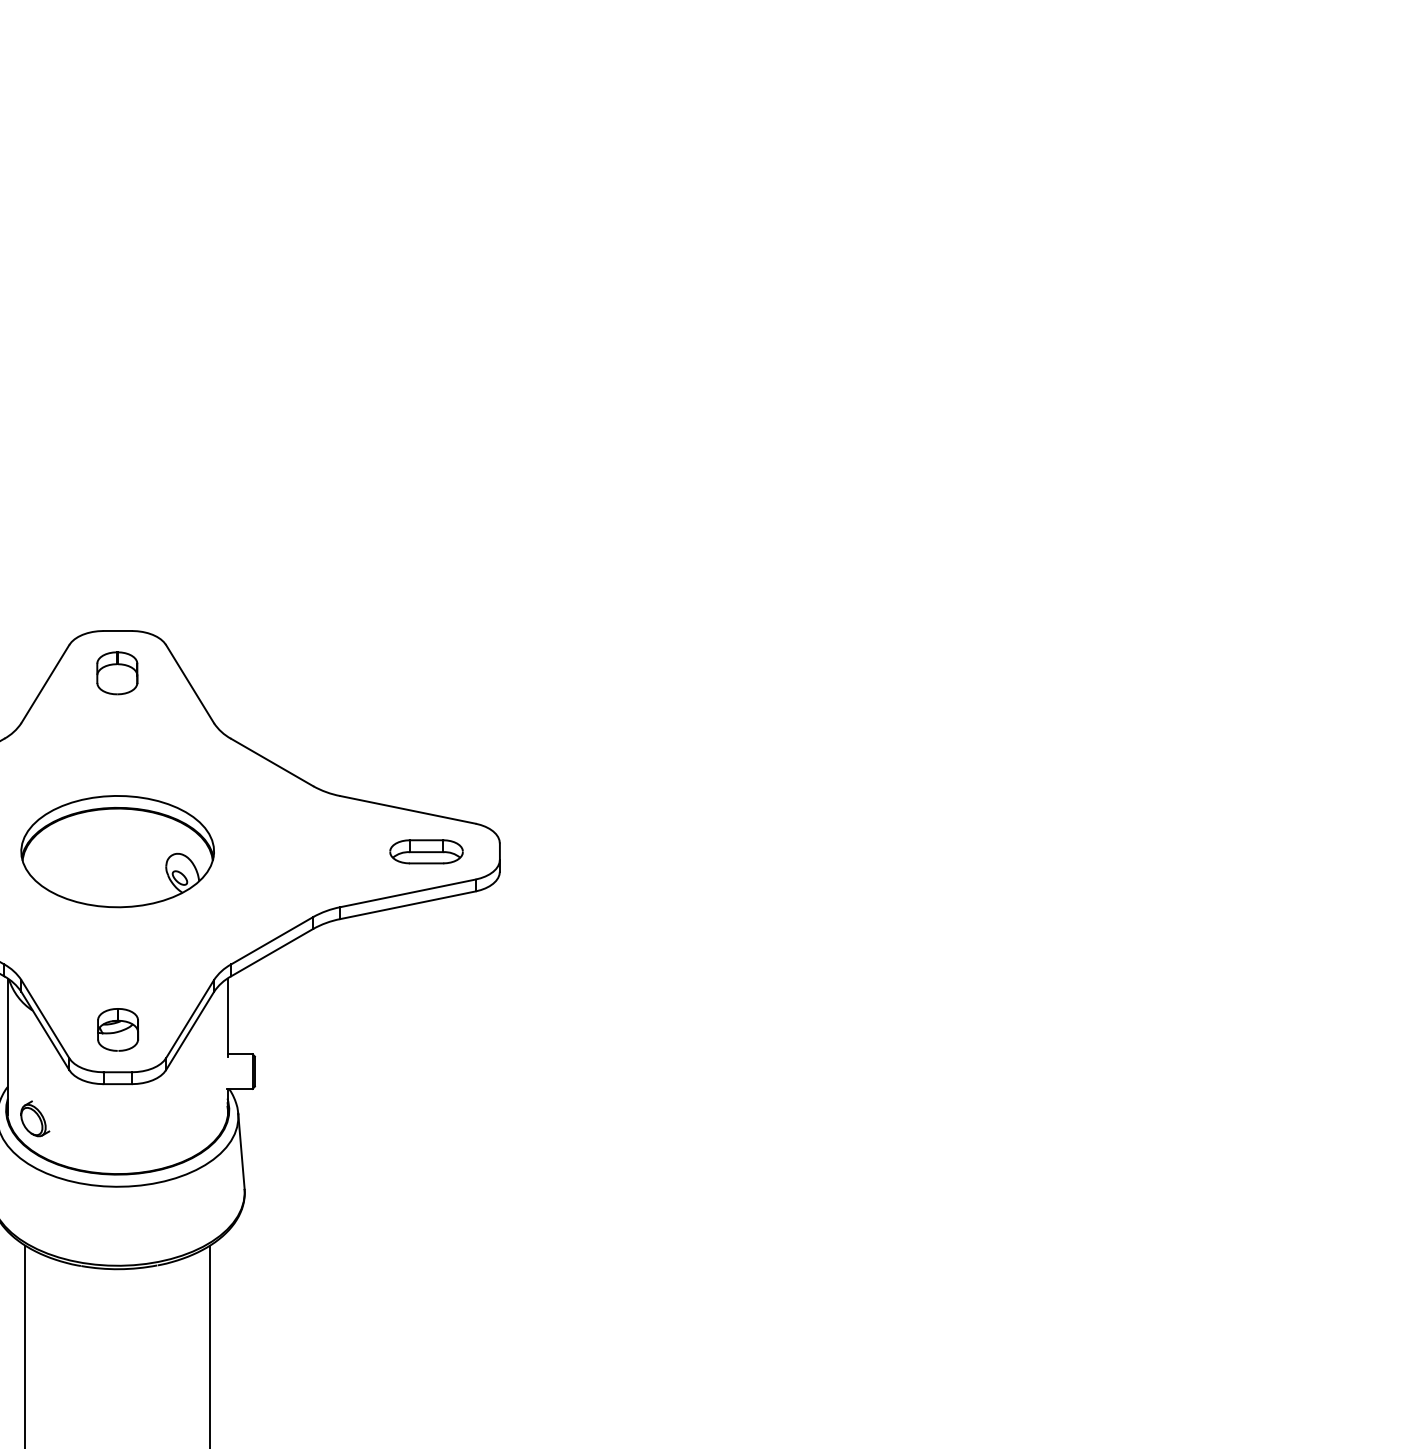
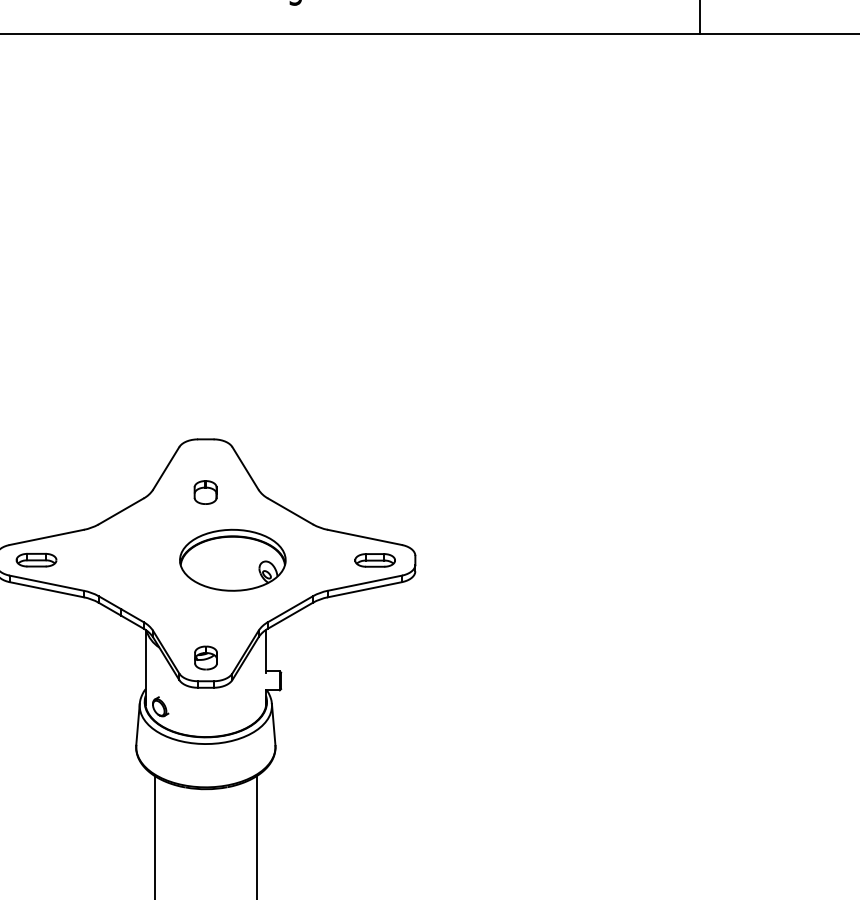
part: (117, 673) -> (205, 492), moved
part: (117, 850) -> (232, 559), moved

